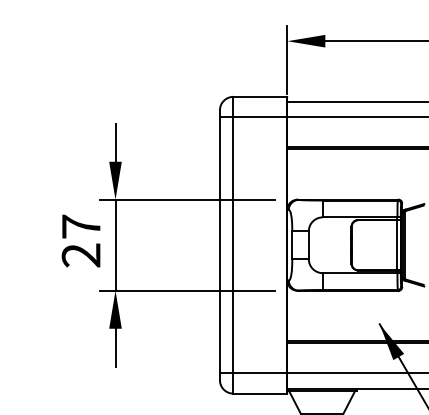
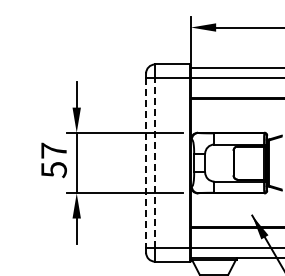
line: (234, 244) -> (155, 162), solid -> dashed
line: (220, 245) -> (146, 163), solid -> dashed
text: (80, 256) -> (53, 170), 27 -> 57

